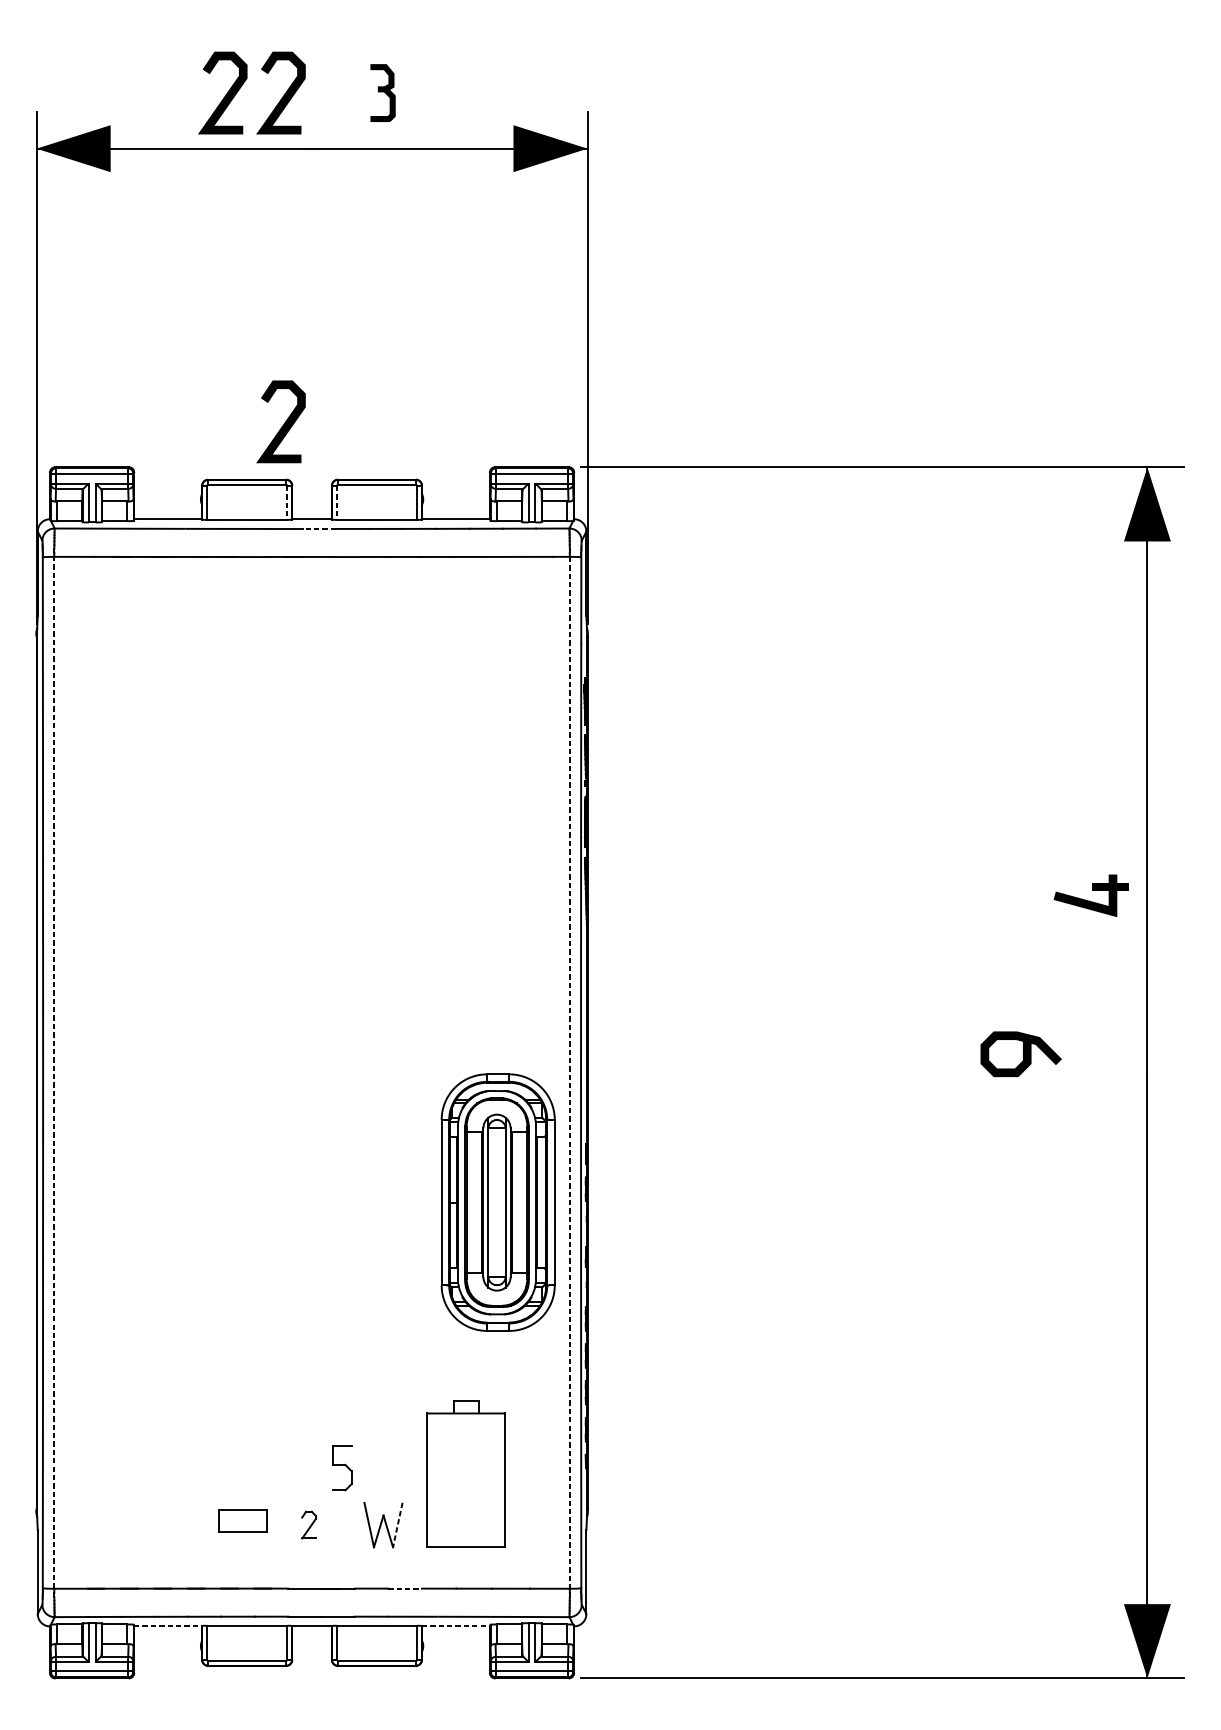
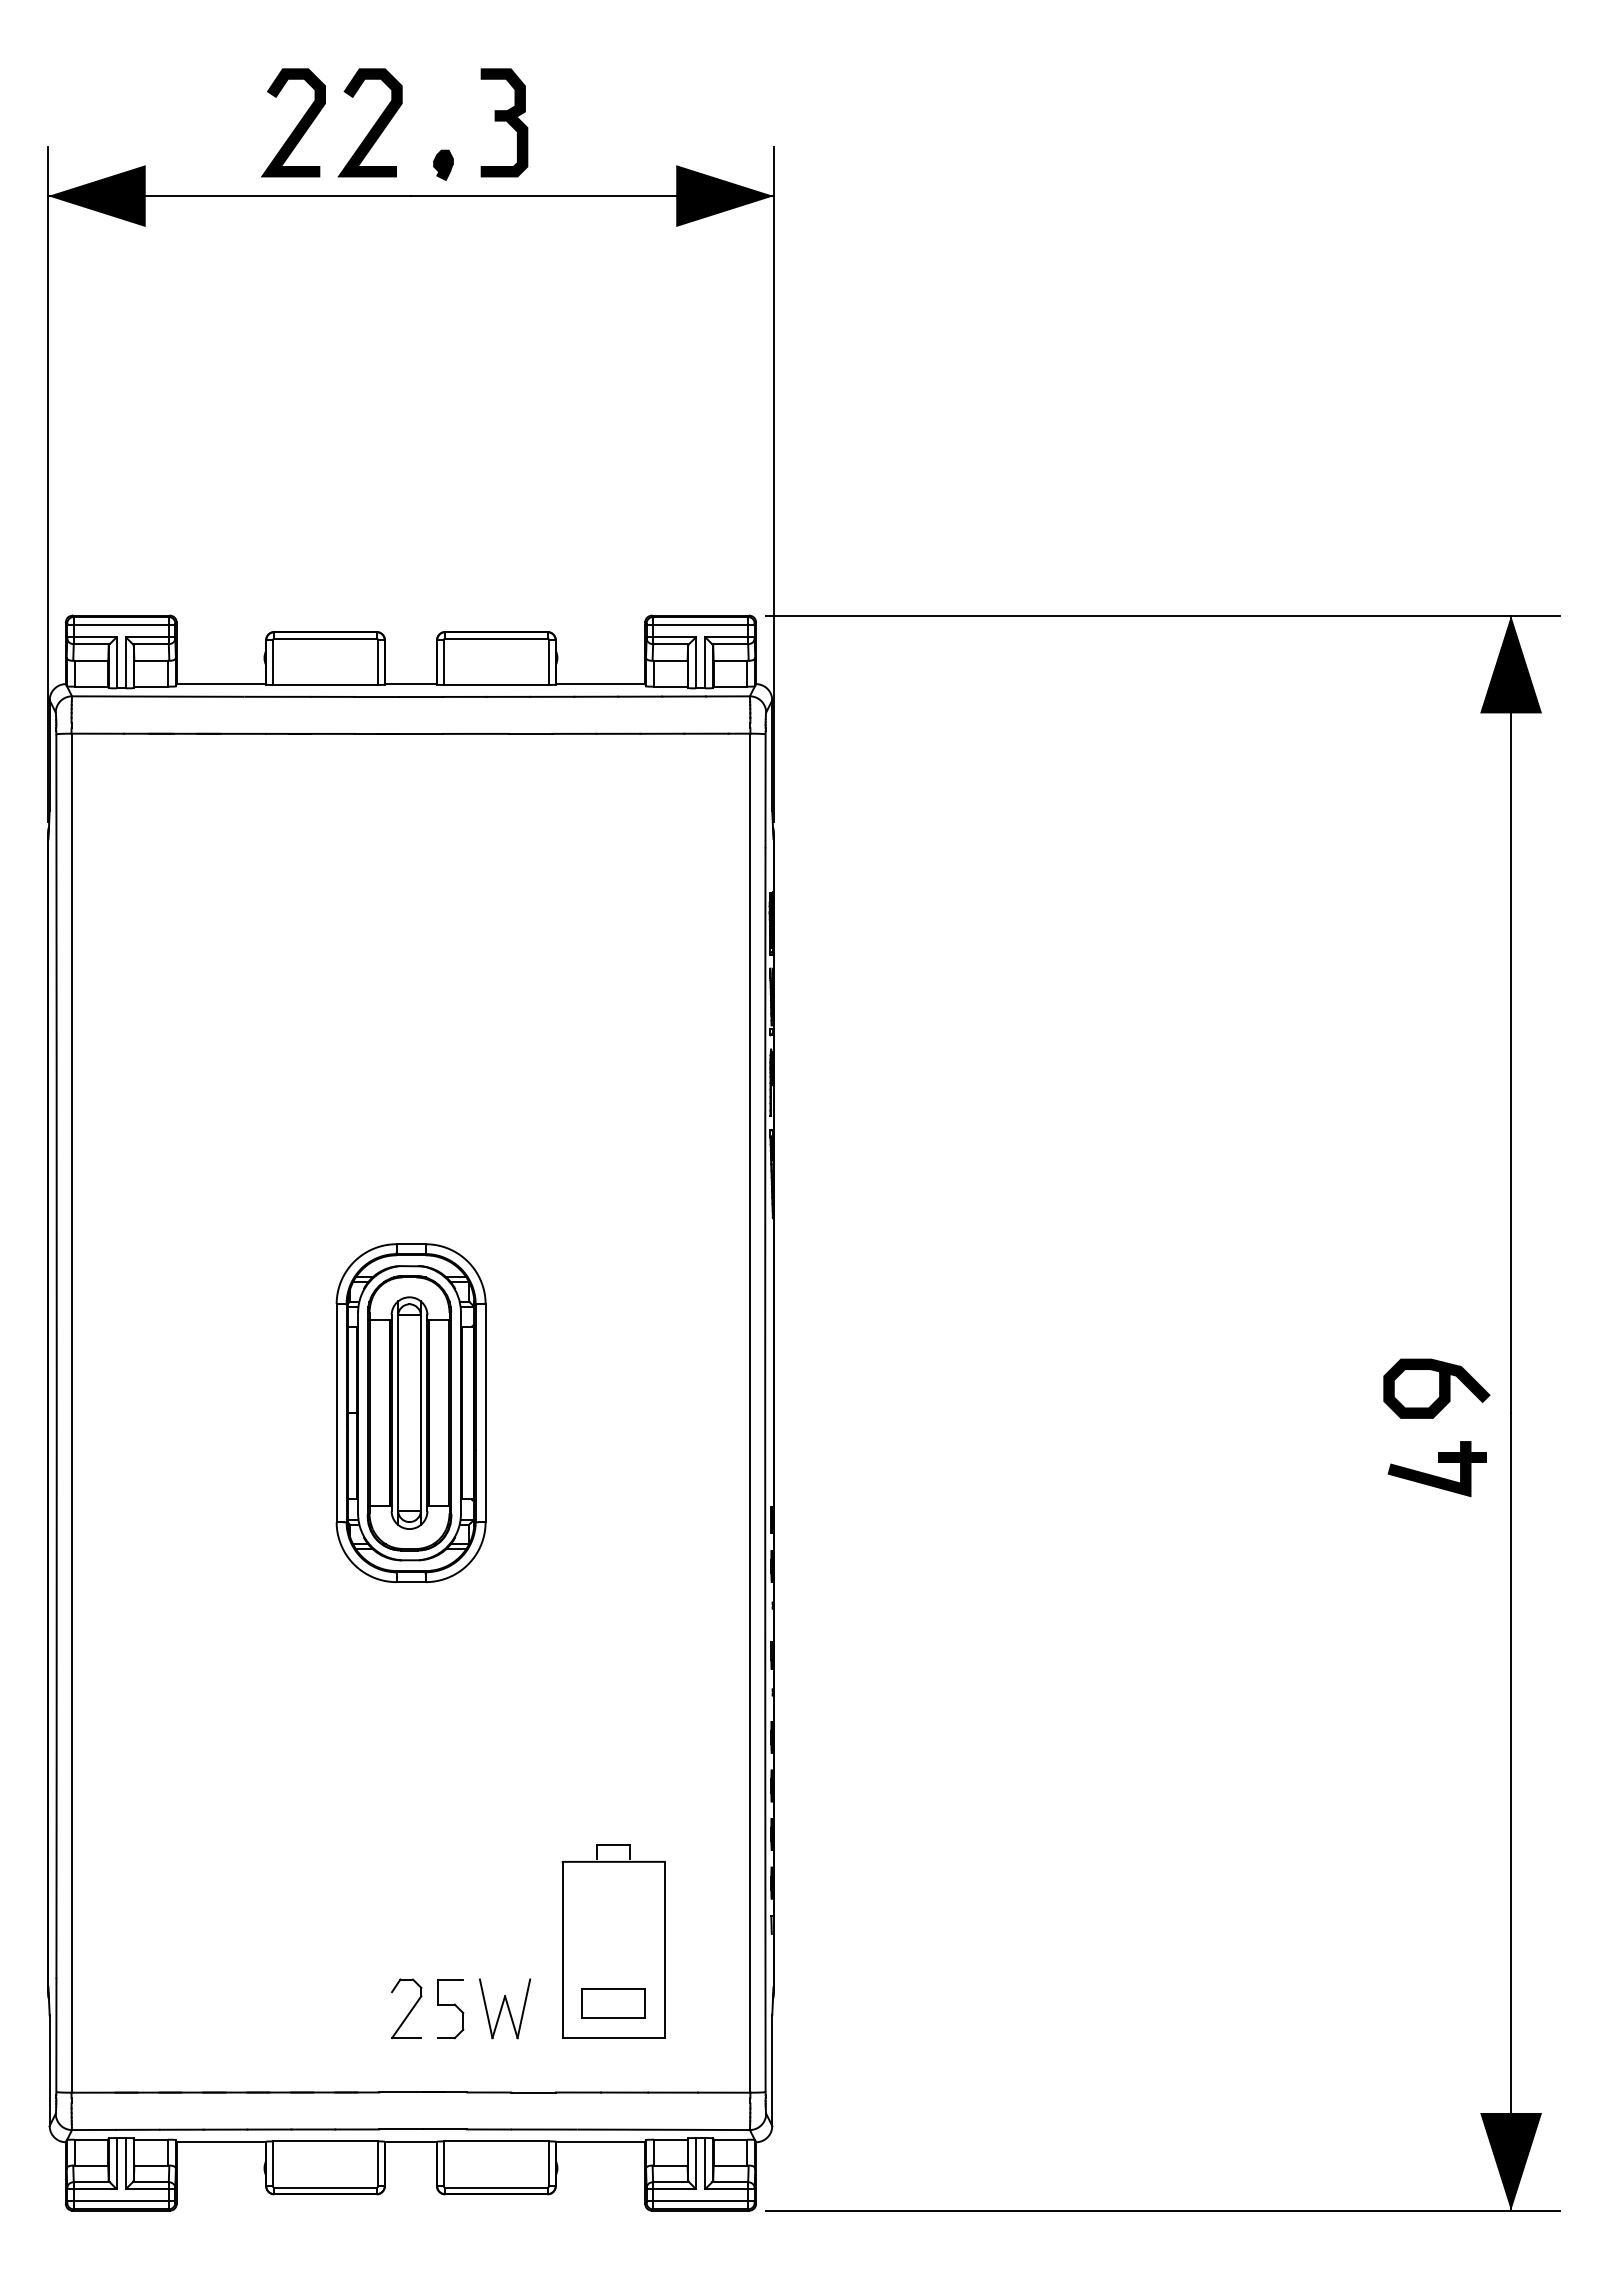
part: (383, 92) -> (504, 122), size x1.43
part: (336, 124) -> (443, 164), added
curve: (283, 423) -> (373, 558), removed
line: (287, 503) -> (378, 663), dashed -> solid
line: (336, 503) -> (443, 663), dashed -> solid
line: (319, 528) -> (420, 696), dashed -> solid
part: (1089, 900) -> (1435, 1475), moved
curve: (1023, 1054) -> (1439, 1388), moved
line: (54, 1073) -> (71, 1413), dashed -> solid
line: (569, 1073) -> (750, 1413), dashed -> solid
part: (497, 1202) -> (410, 1412), moved
part: (342, 1468) -> (450, 2009), moved
part: (242, 1521) -> (613, 2003), moved
part: (308, 1524) -> (406, 2008), size x1.67
line: (397, 1524) -> (523, 2008), dashed -> solid
line: (405, 1588) -> (533, 2092), dashed -> solid
line: (168, 1626) -> (221, 2142), dashed -> solid
line: (455, 1626) -> (600, 2142), dashed -> solid

